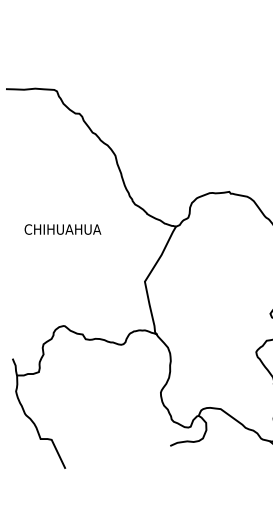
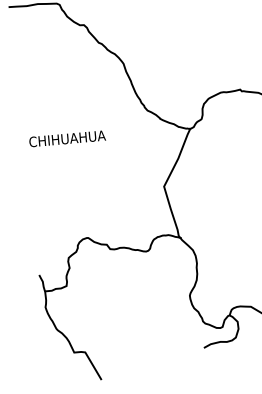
text: (62, 229) -> (67, 138), moved

